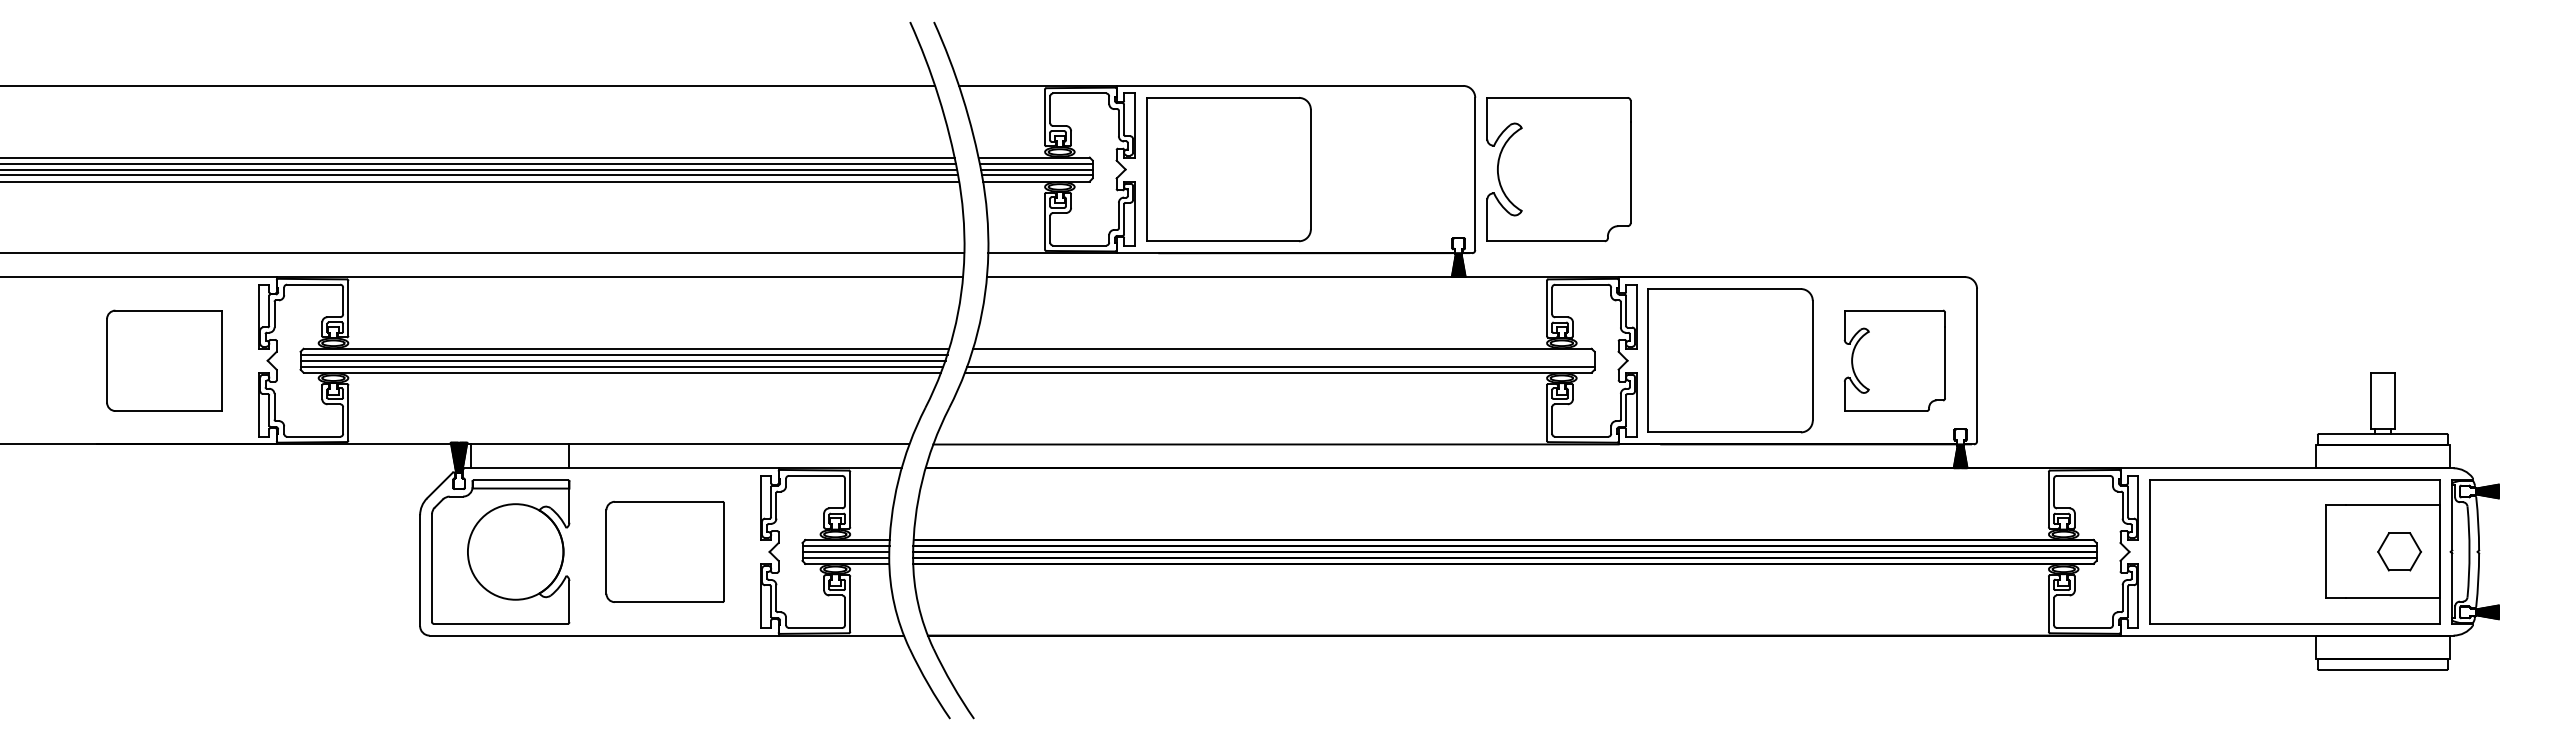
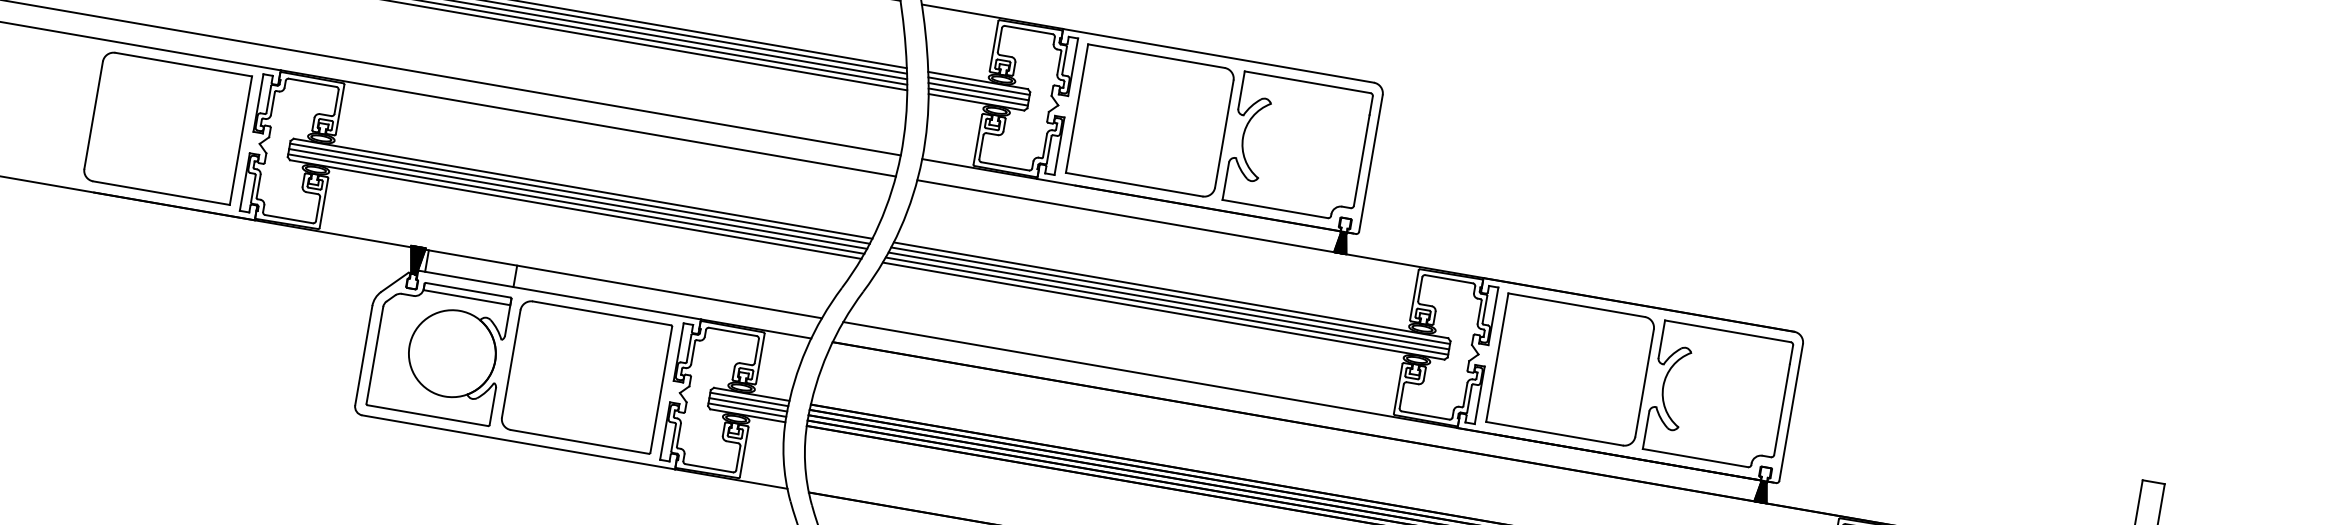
part: (1558, 169) -> (1297, 146), moved
line: (1282, 354) -> (1170, 295), added
part: (164, 360) -> (167, 127), size x1.43
line: (1281, 360) -> (1168, 300), added
part: (1894, 360) -> (1717, 395), size x1.43
part: (664, 551) -> (585, 376), size x1.43

